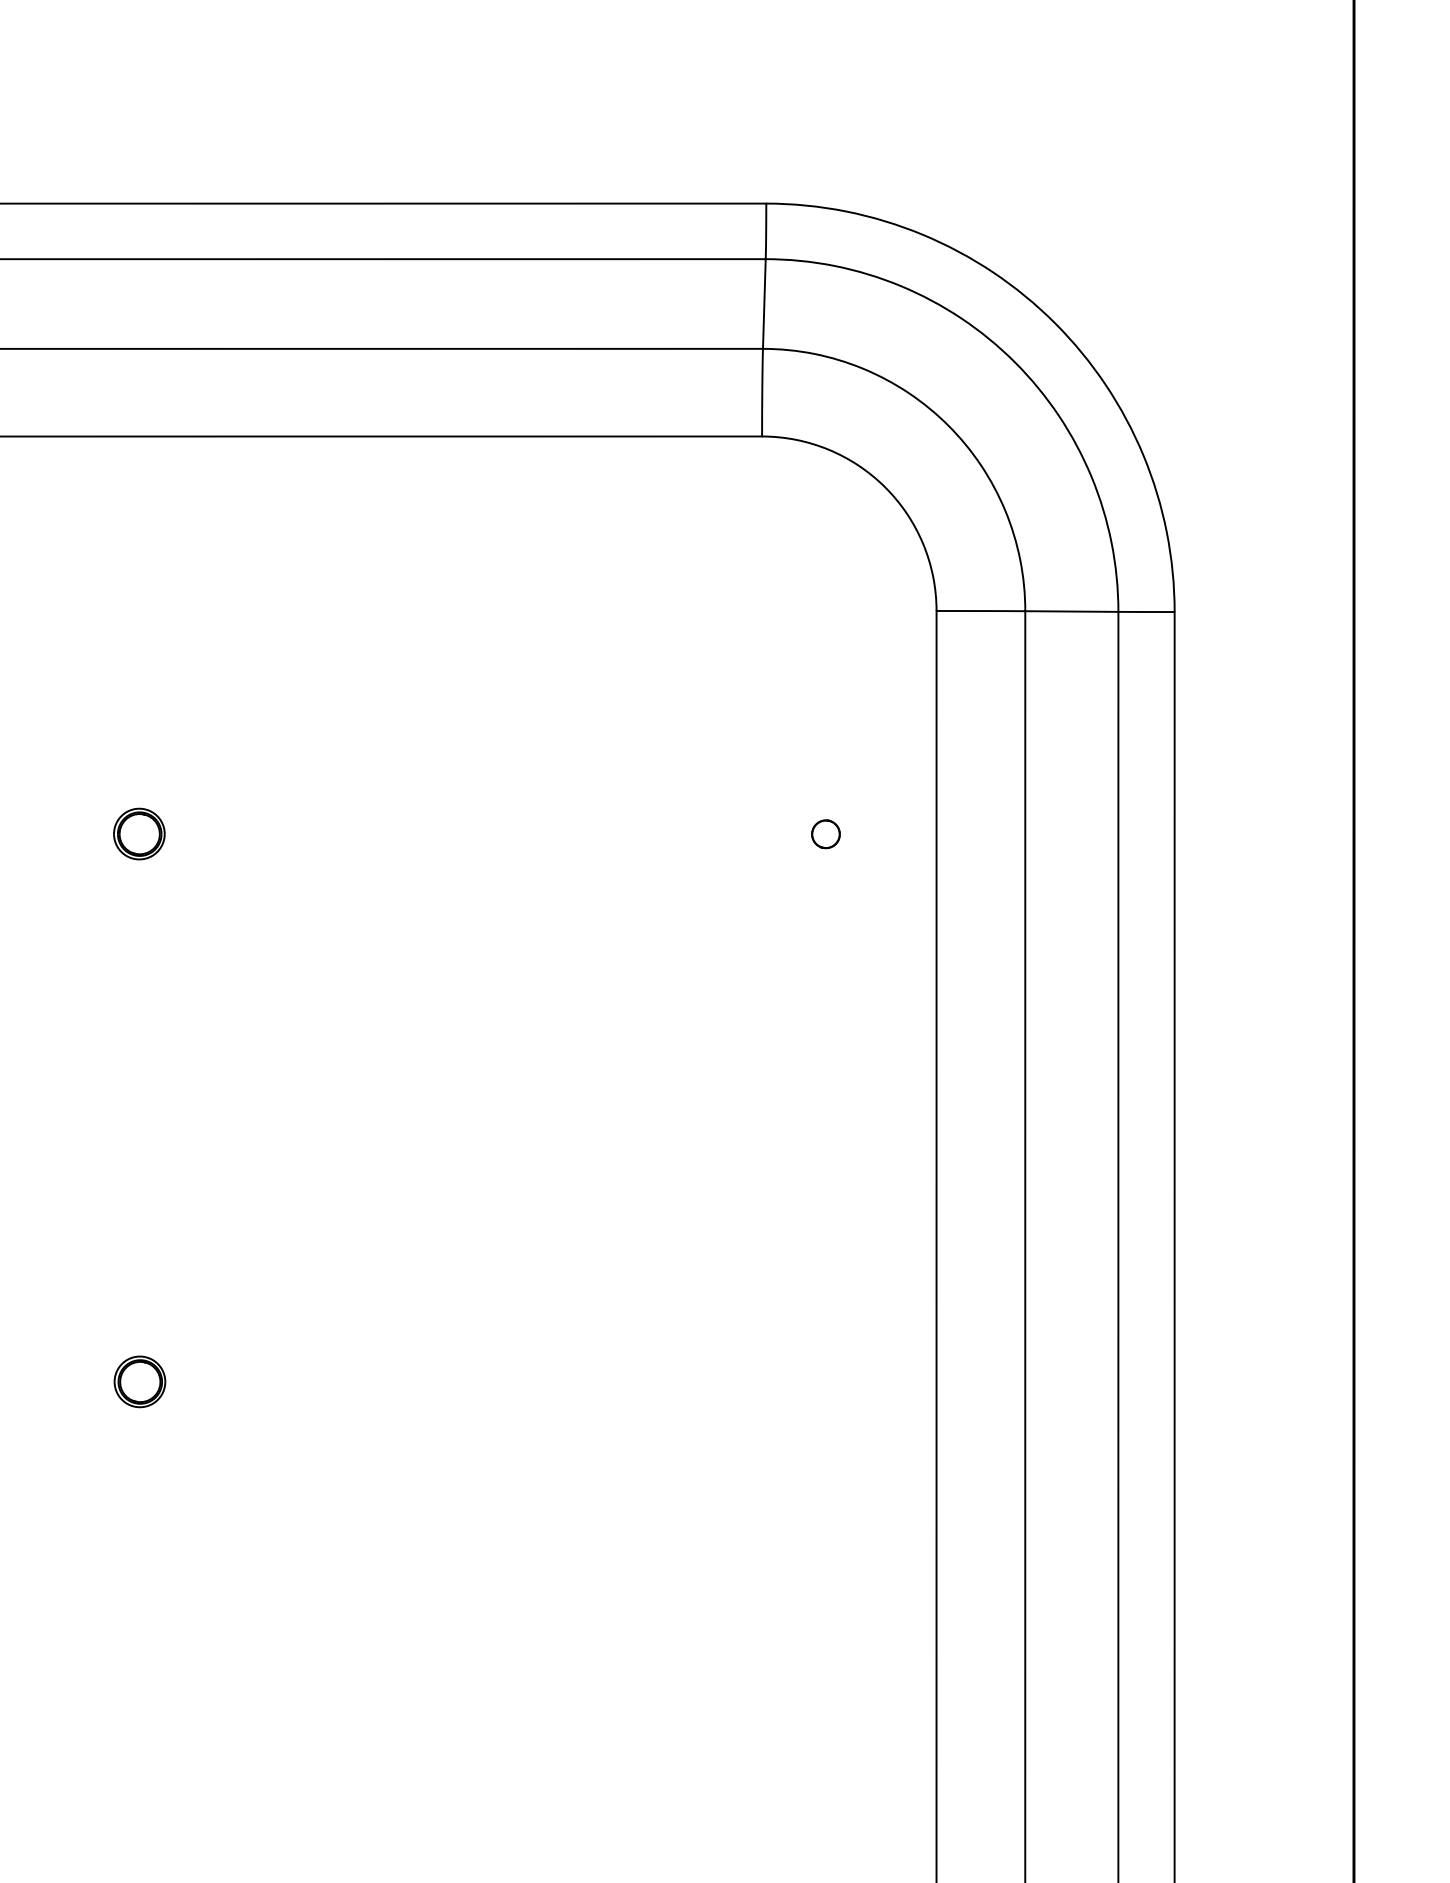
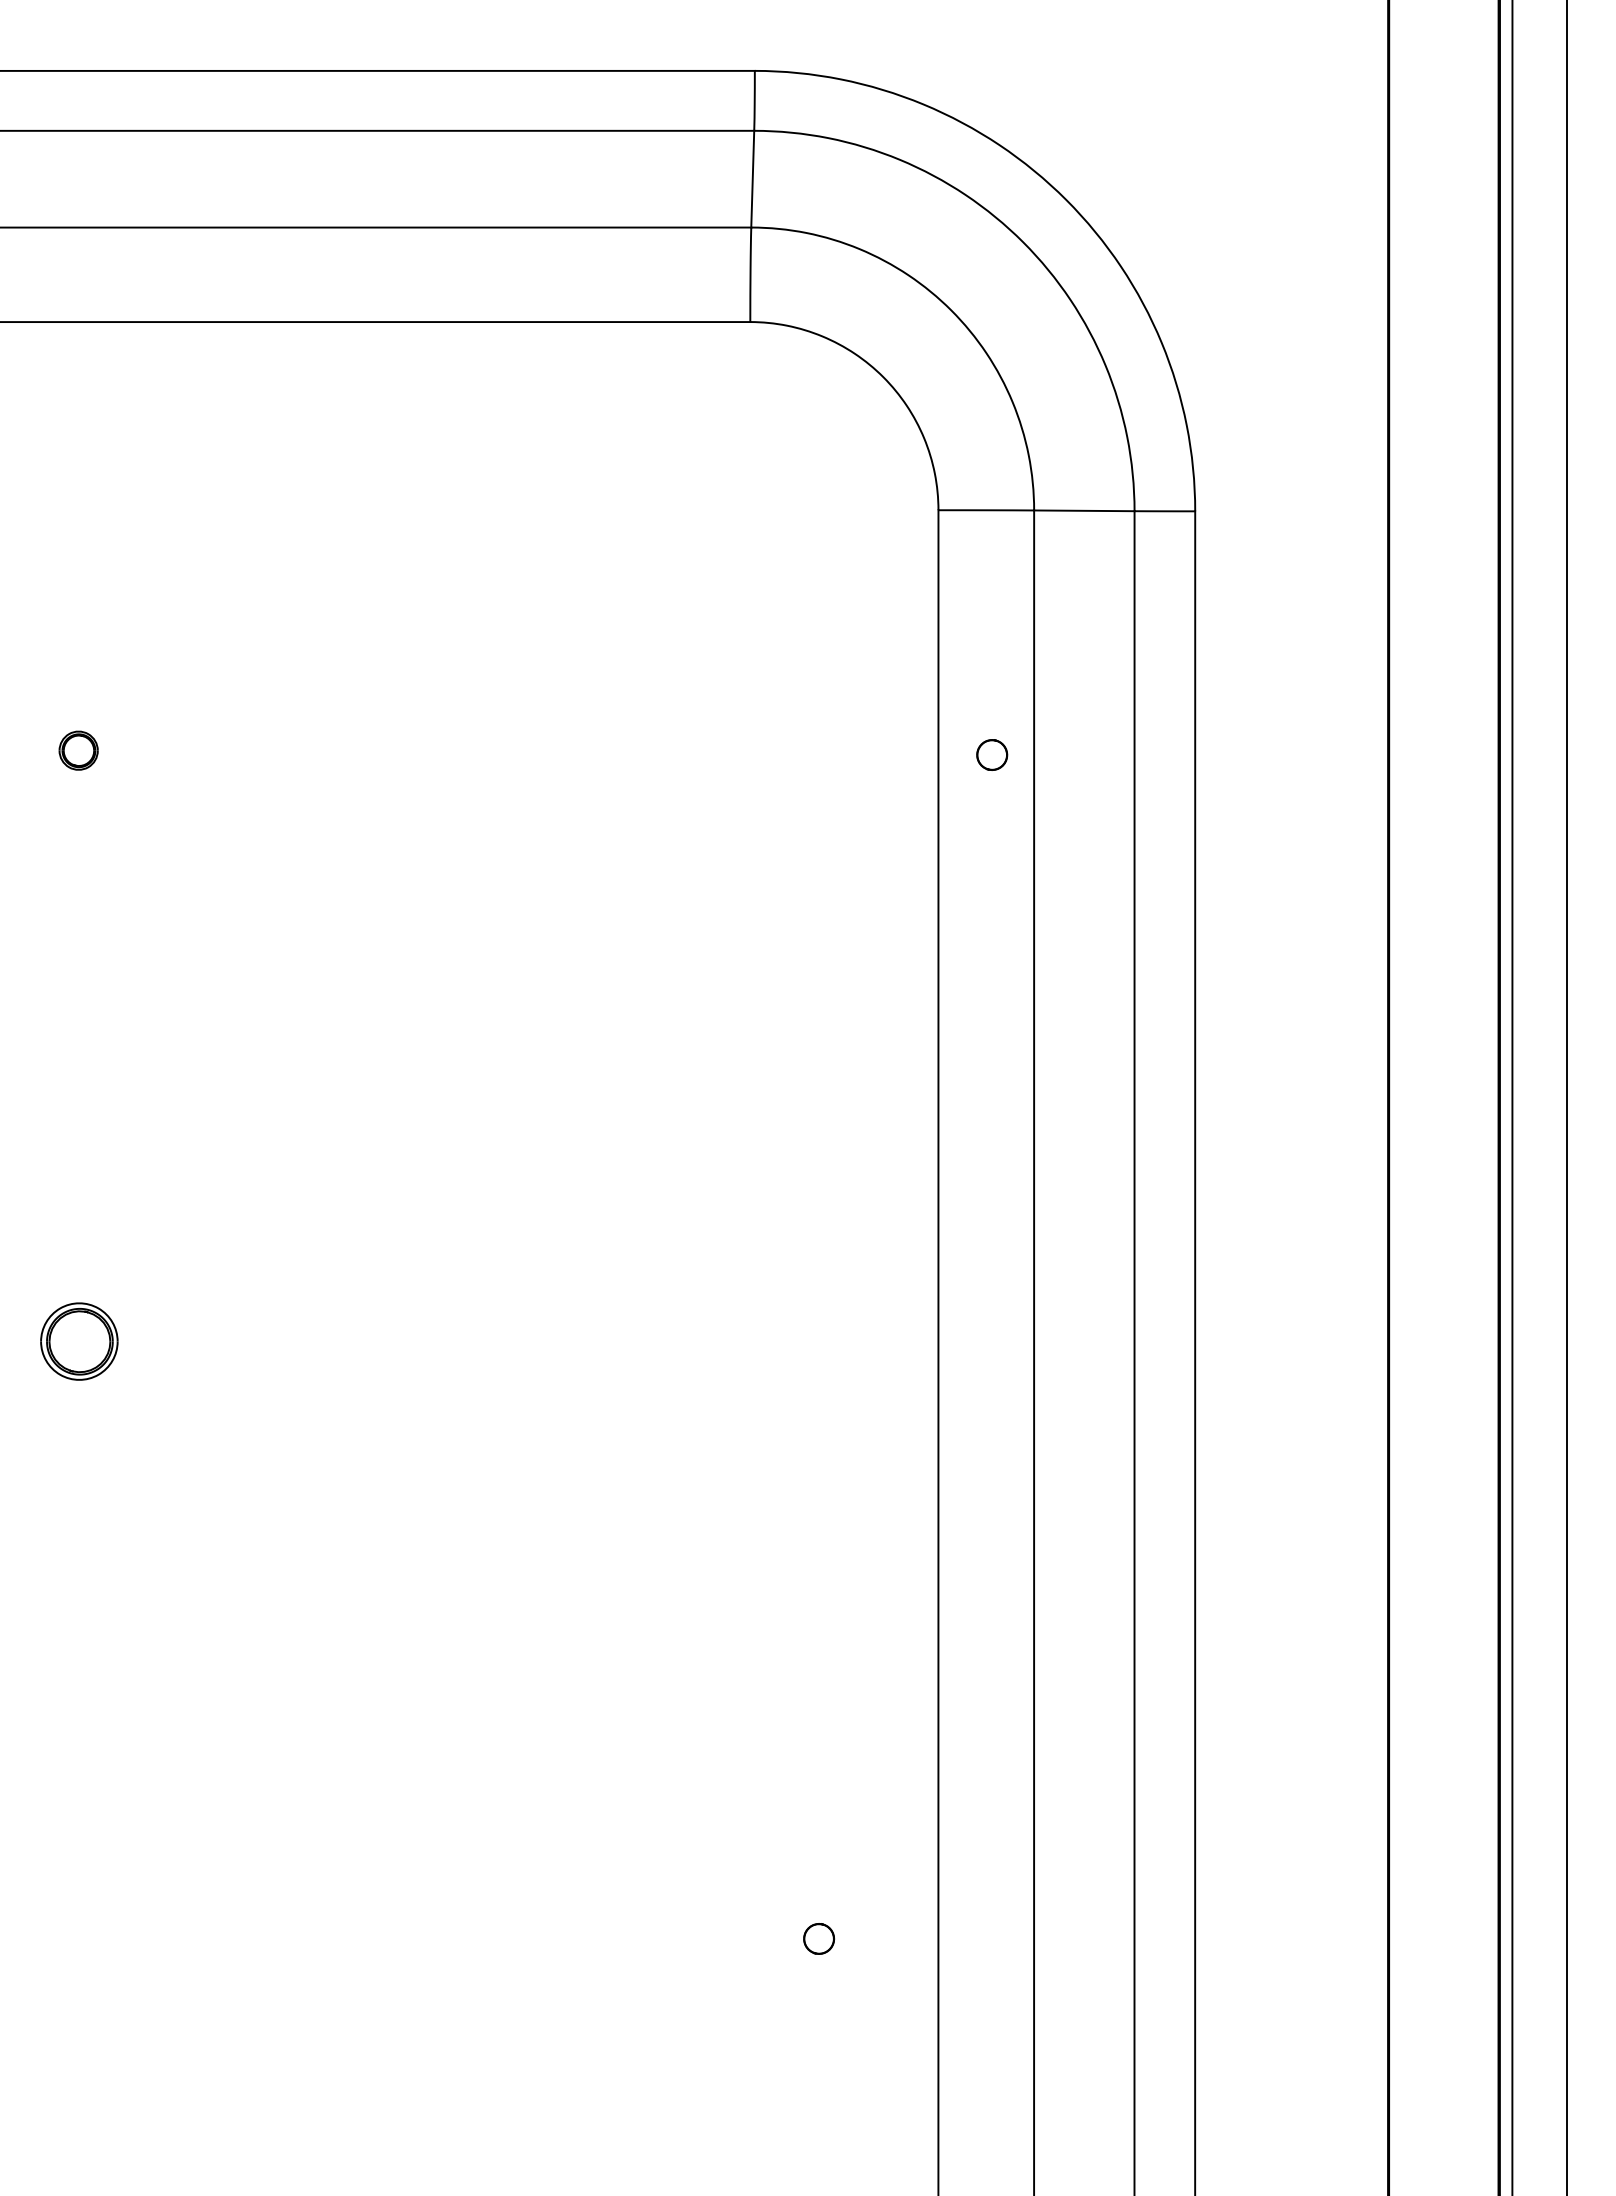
part: (139, 833) -> (78, 750), size x0.7
part: (826, 833) -> (992, 754), moved
part: (140, 1381) -> (79, 1341), size x1.4

